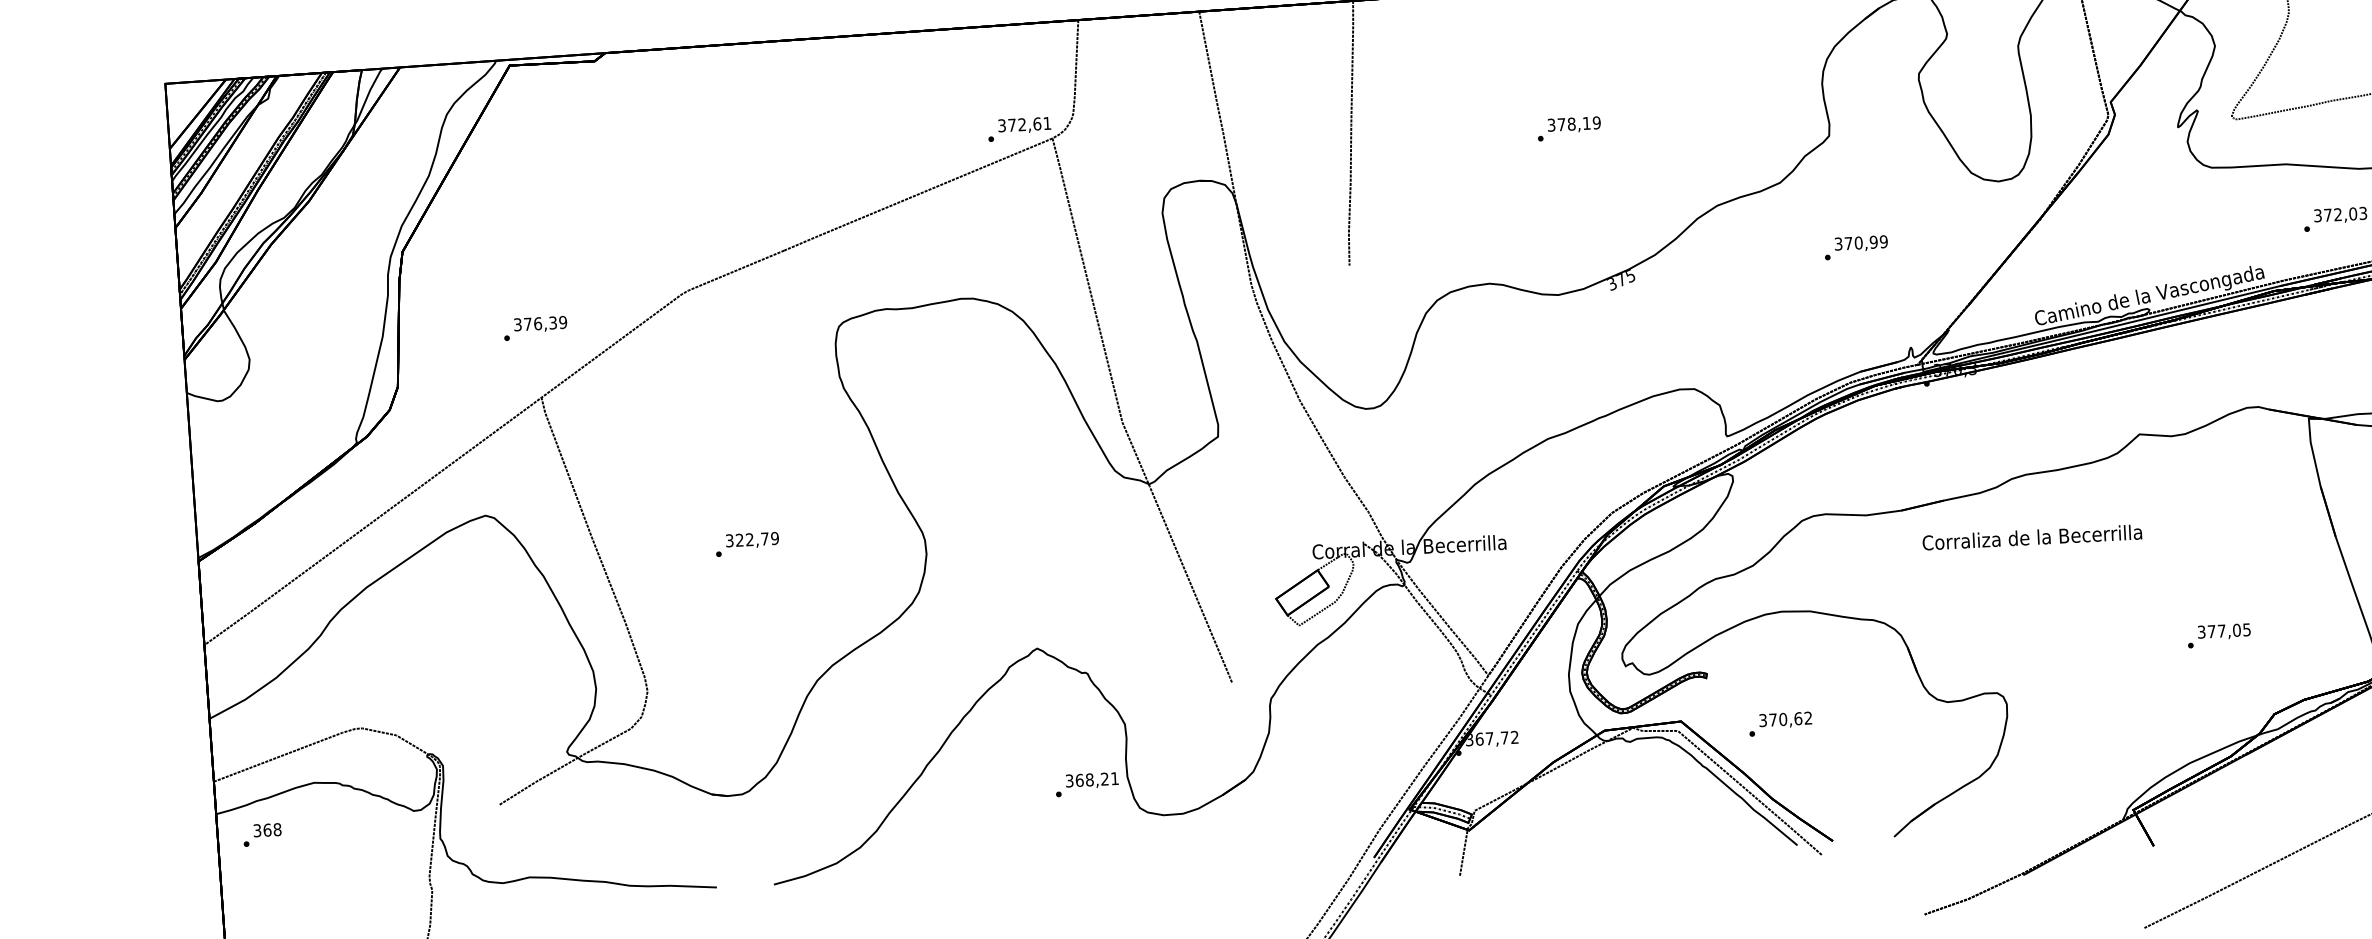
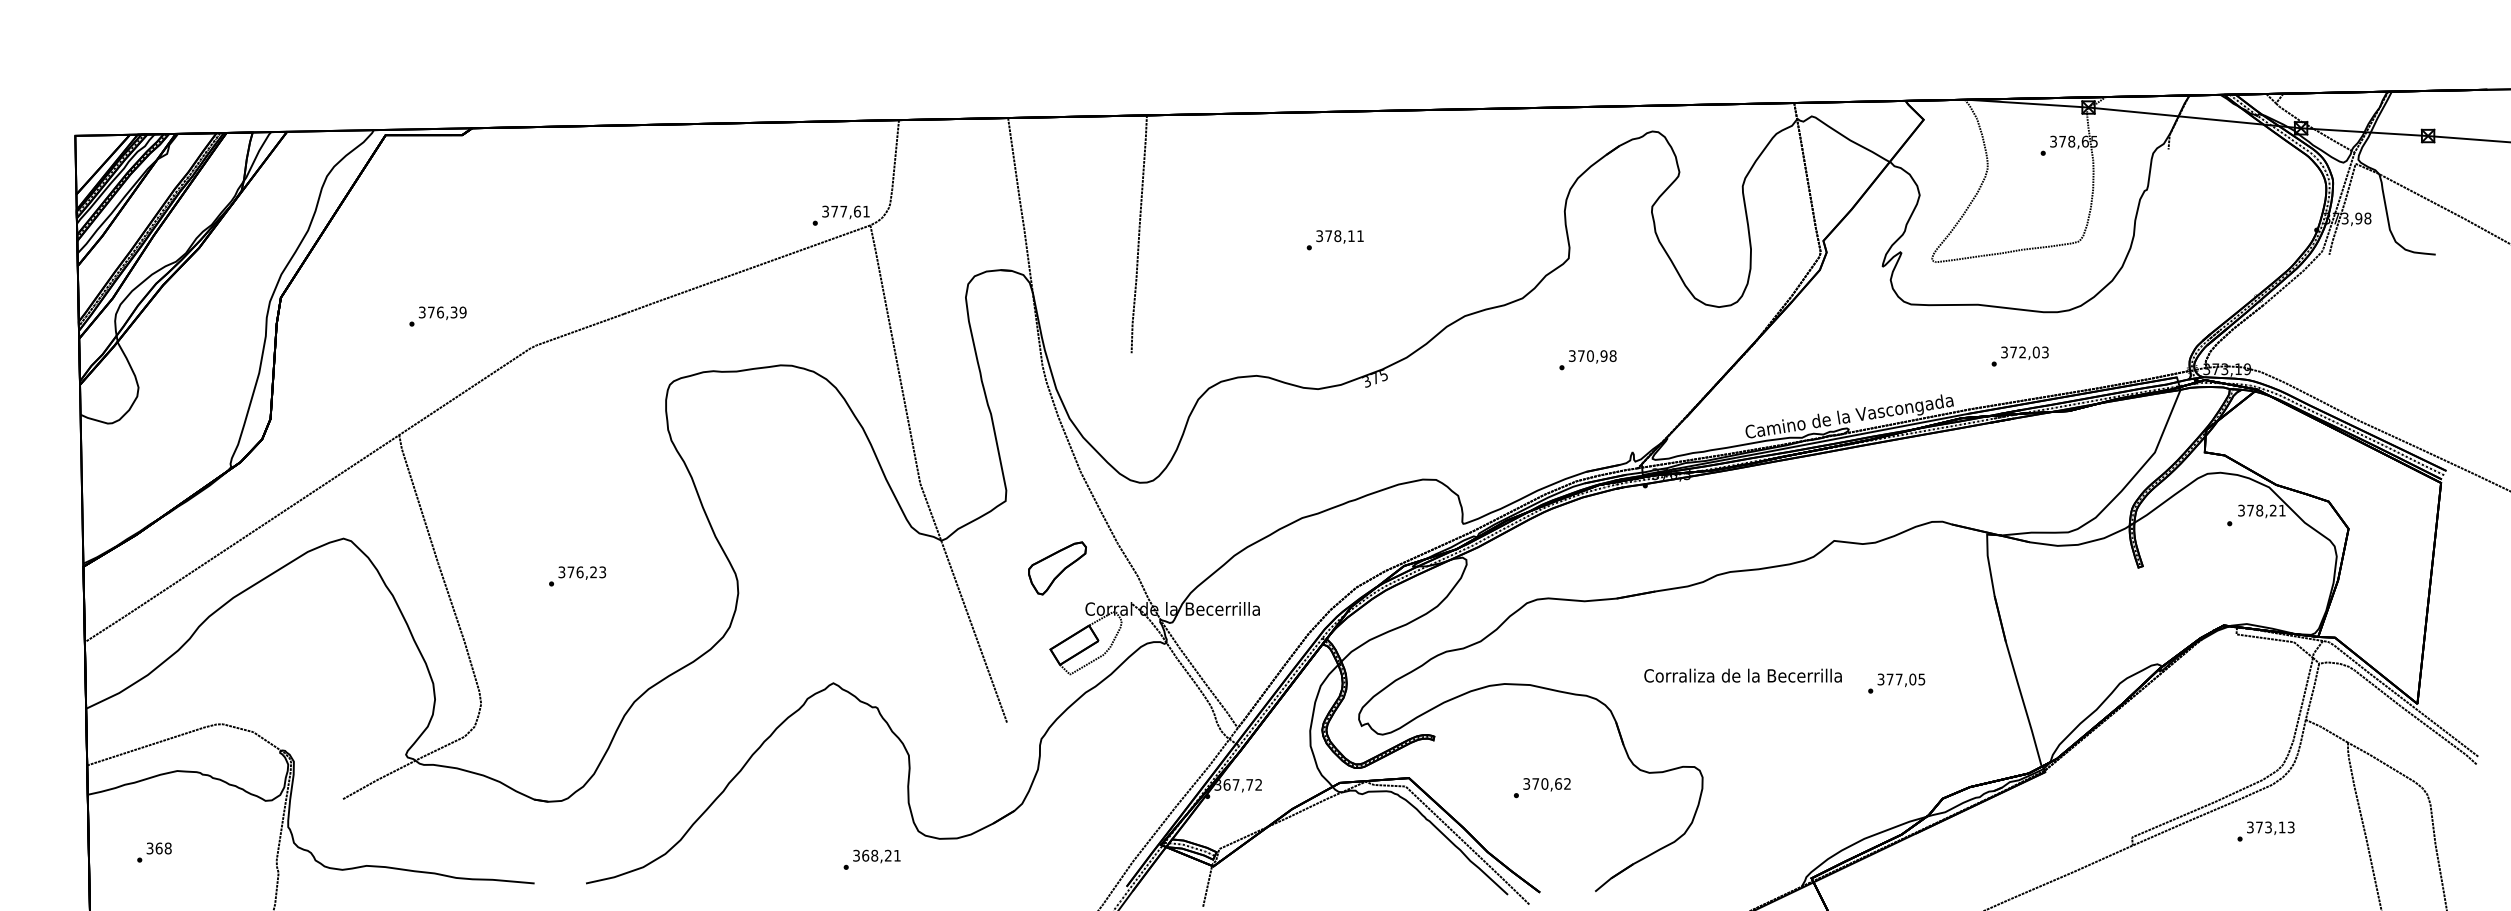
text: (1596, 123) -> (1360, 236), 378,19 -> 378,11
text: (1021, 124) -> (843, 211), 372,61 -> 377,61
text: (1883, 241) -> (1612, 355), 370,99 -> 370,98
text: (534, 328) -> (437, 316), moved
part: (1279, 508) -> (1057, 568), added
text: (2031, 537) -> (1742, 675), moved
text: (757, 539) -> (586, 572), 322,79 -> 376,23
text: (2219, 635) -> (1896, 683), moved
text: (1779, 724) -> (1541, 788), moved
text: (1086, 784) -> (871, 859), moved
text: (262, 834) -> (154, 852), moved

